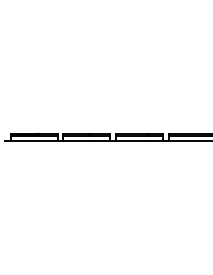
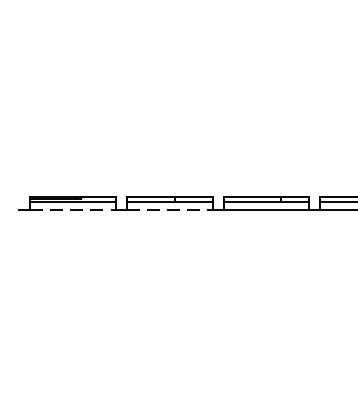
line: (34, 141) -> (73, 211), solid -> dashed
line: (87, 141) -> (170, 211), solid -> dashed

